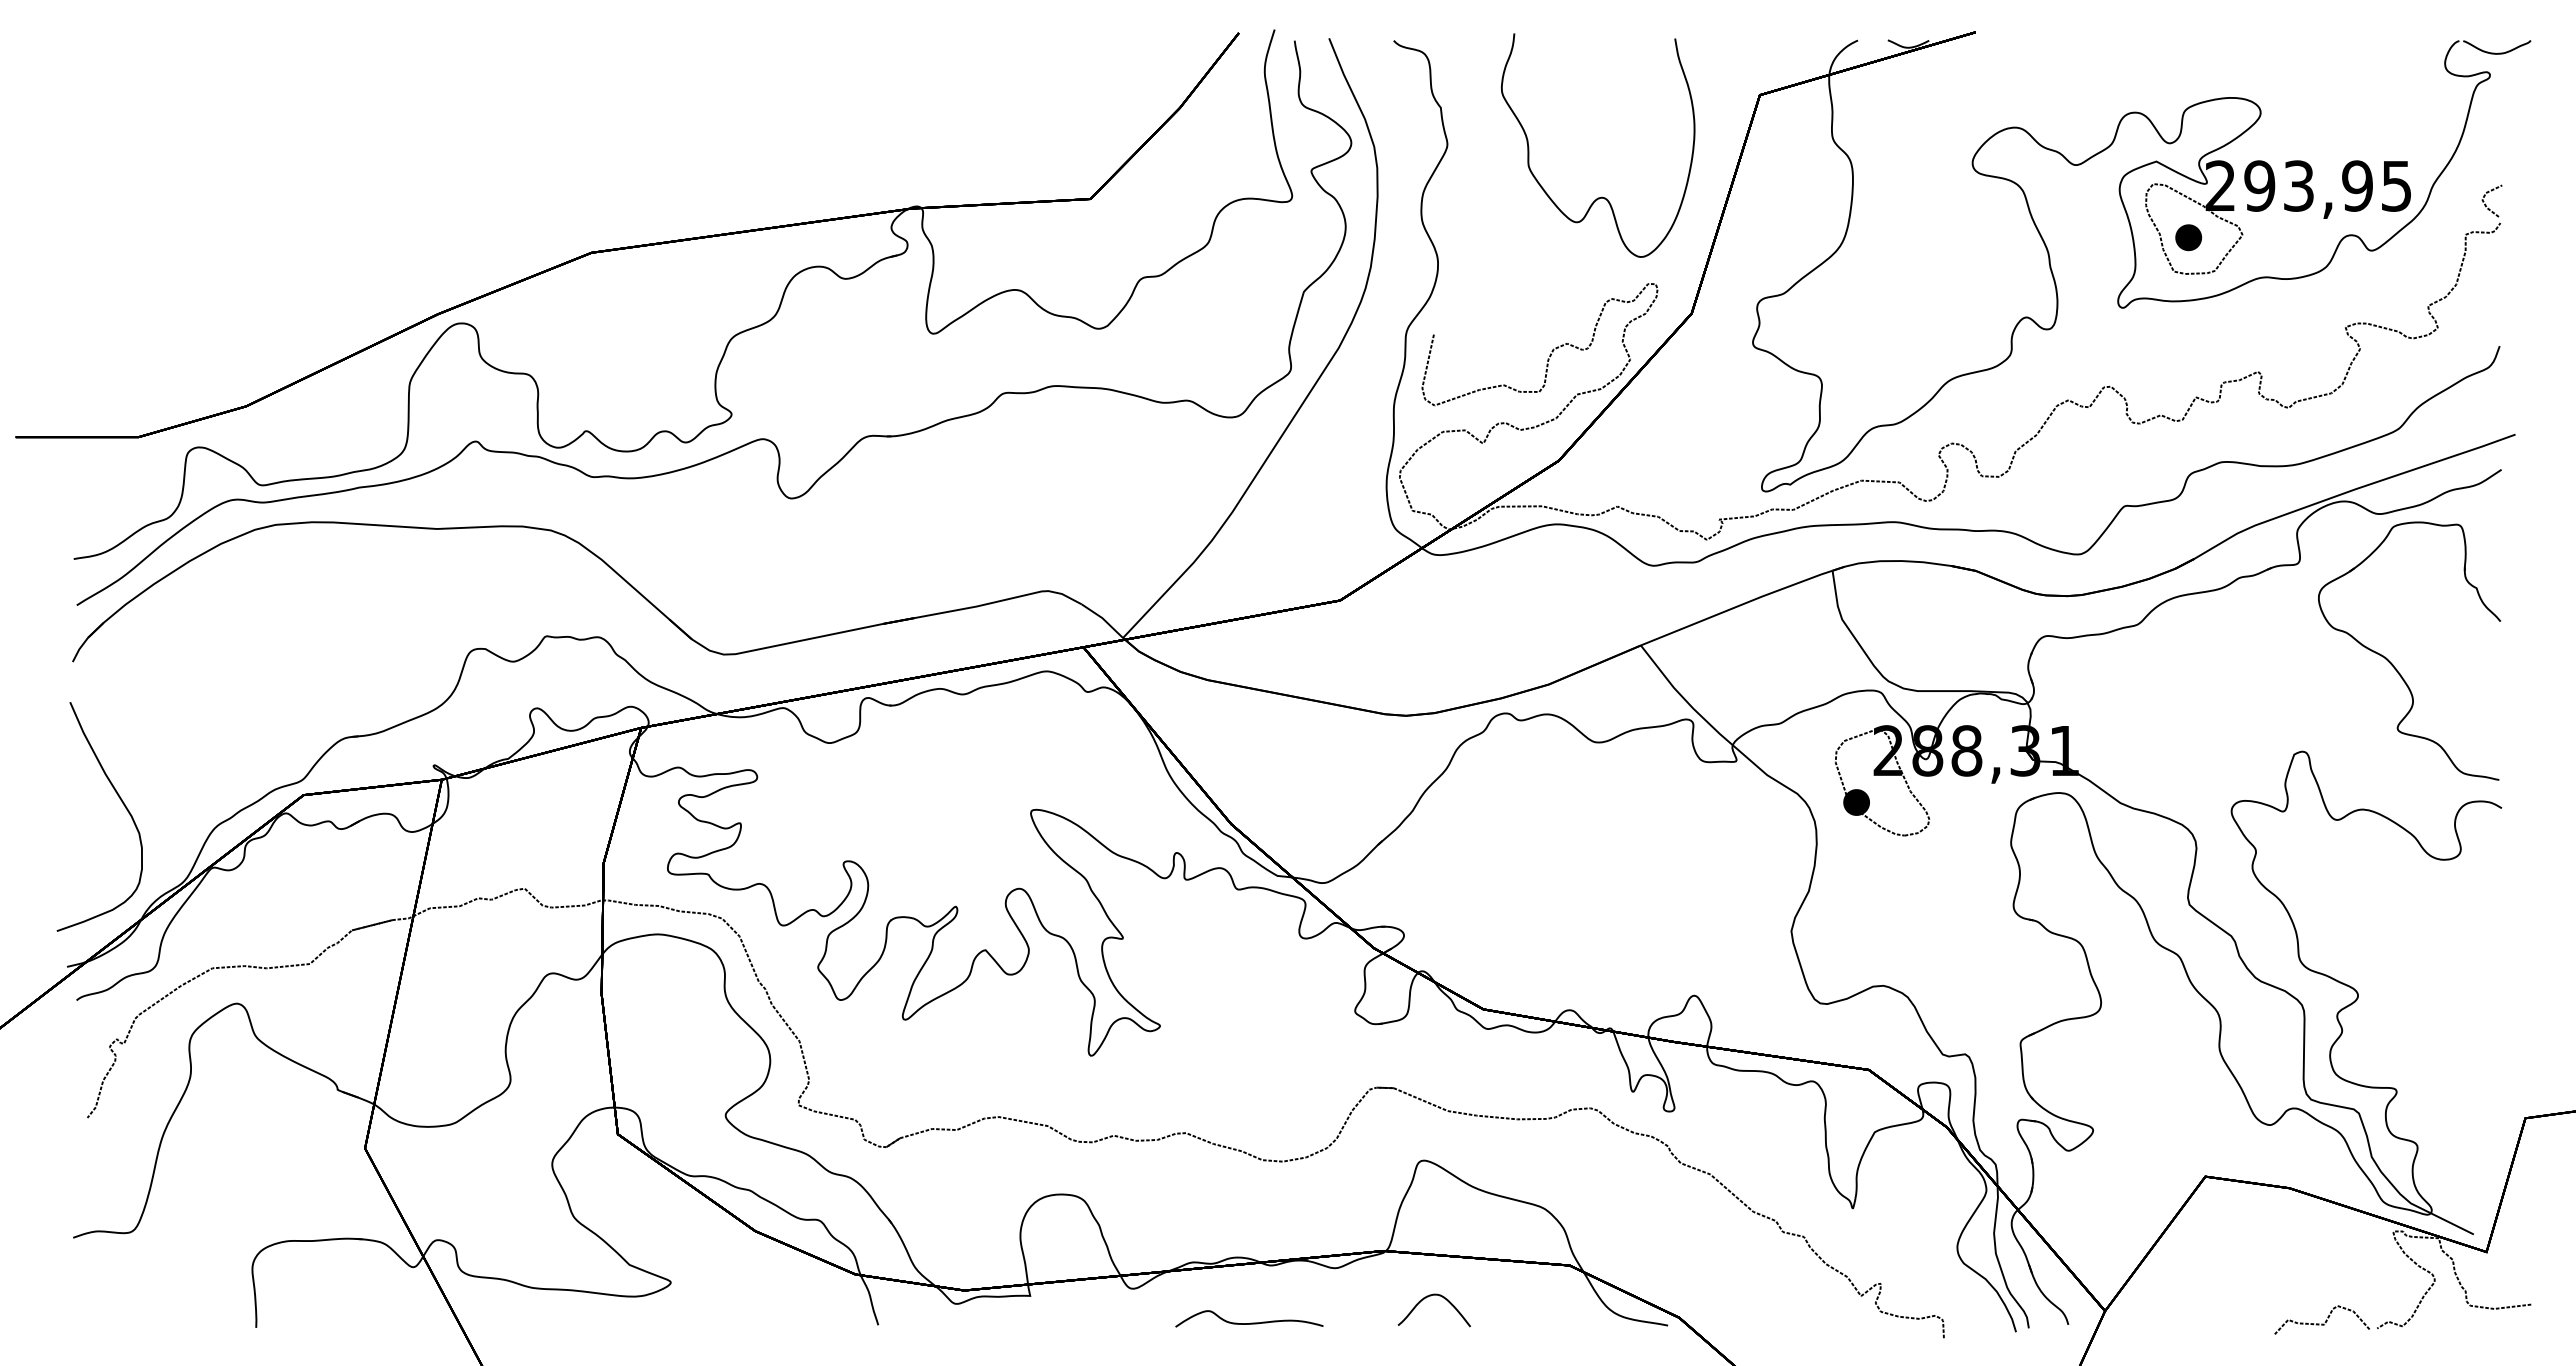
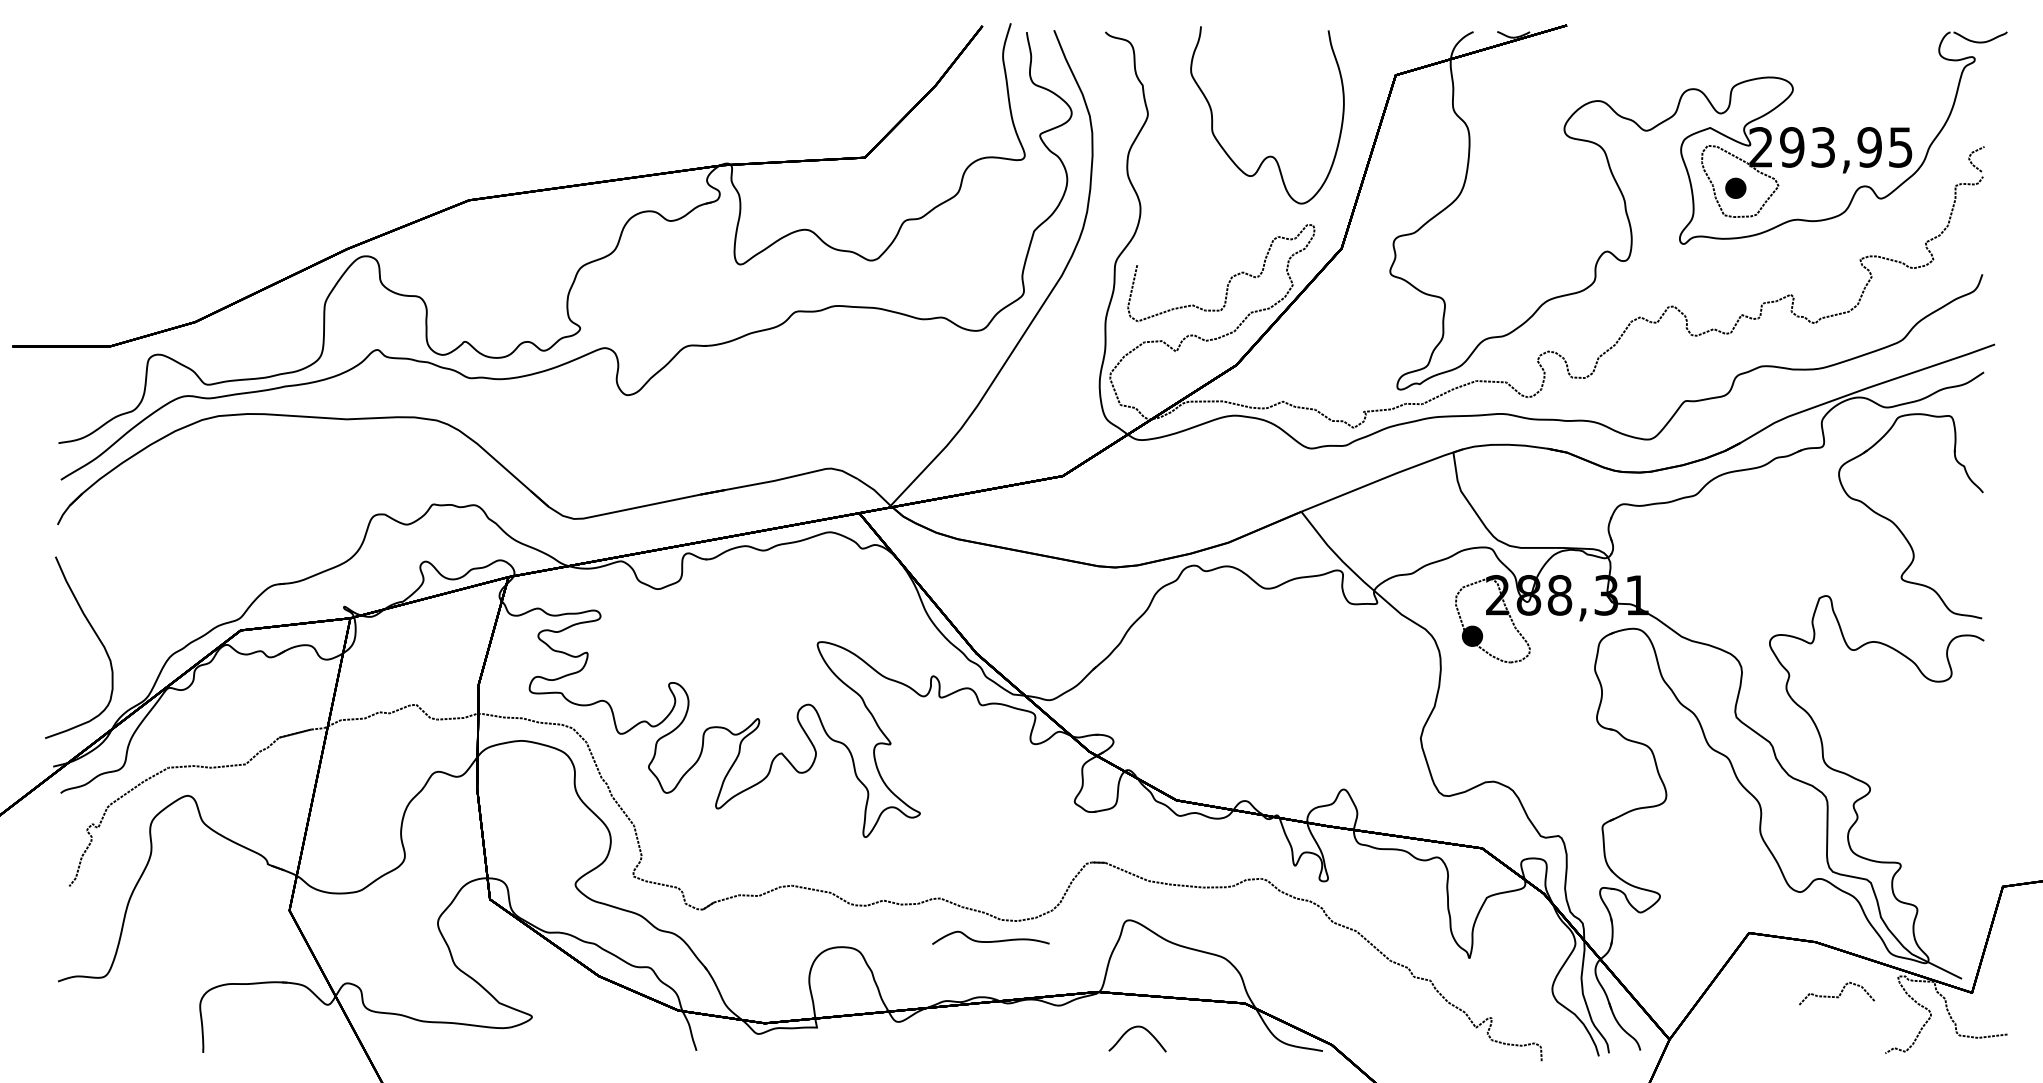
part: (1249, 1318) -> (990, 937), moved
curve: (2321, 1323) -> (1836, 996), moved

